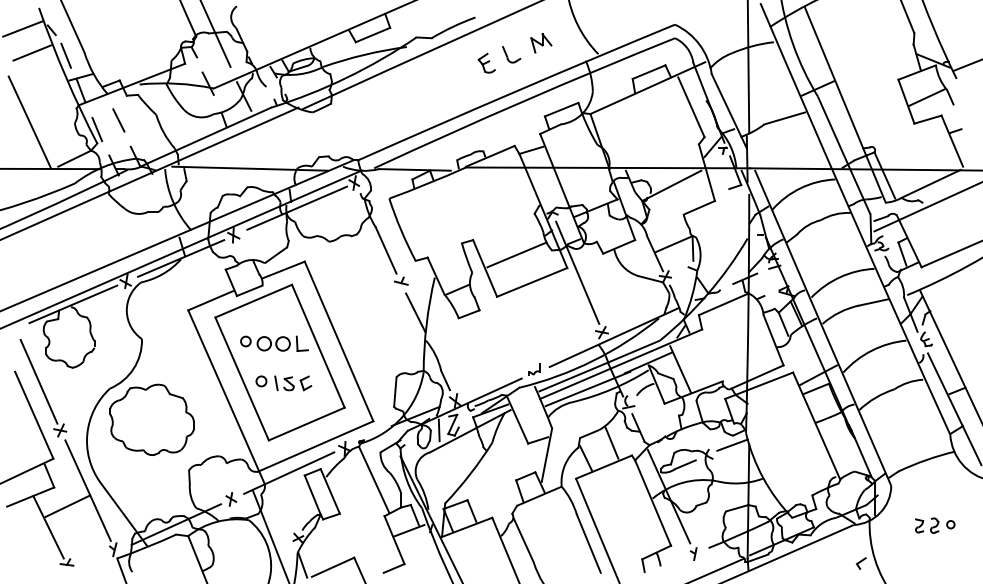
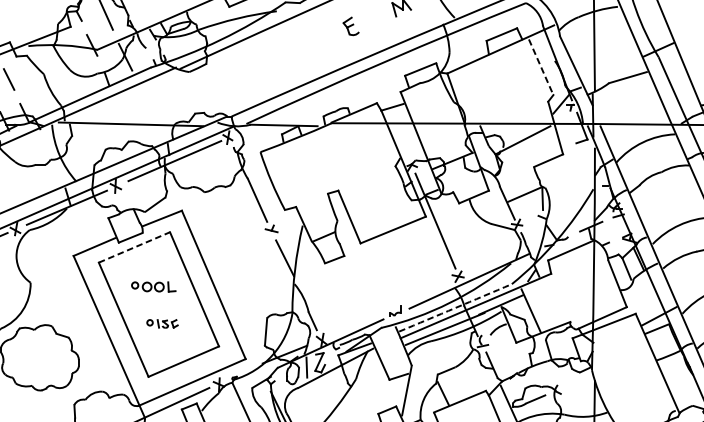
part: (511, 54) -> (374, 18), removed
line: (691, 107) -> (541, 67), solid -> dashed
line: (516, 254) -> (378, 204), removed
line: (253, 301) -> (134, 247), solid -> dashed
part: (274, 343) -> (153, 286), size x0.7
arc: (599, 366) -> (455, 308), solid -> dashed
part: (283, 383) -> (162, 323), size x0.6
line: (611, 442) -> (466, 378), removed
line: (732, 444) -> (579, 380), removed

